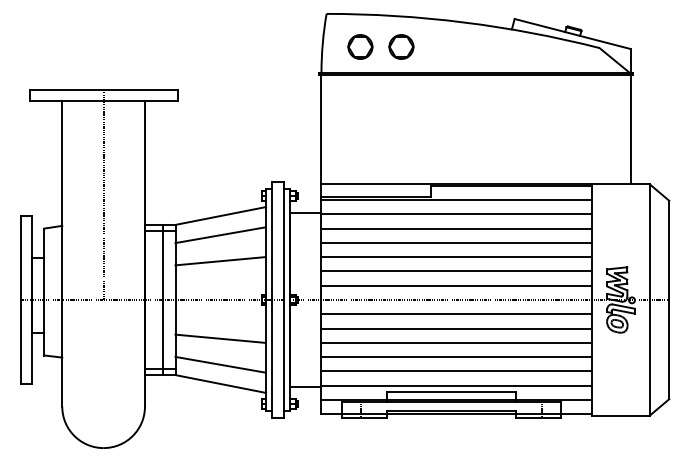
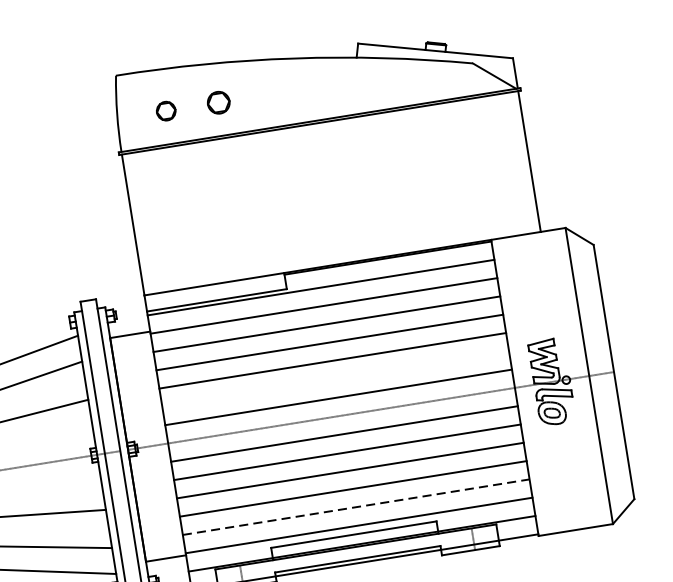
circle: (360, 46) -> (166, 110), size x0.6
circle: (401, 46) -> (218, 102), size x0.7
line: (456, 271) -> (335, 379), removed
line: (457, 371) -> (357, 507), solid -> dashed

